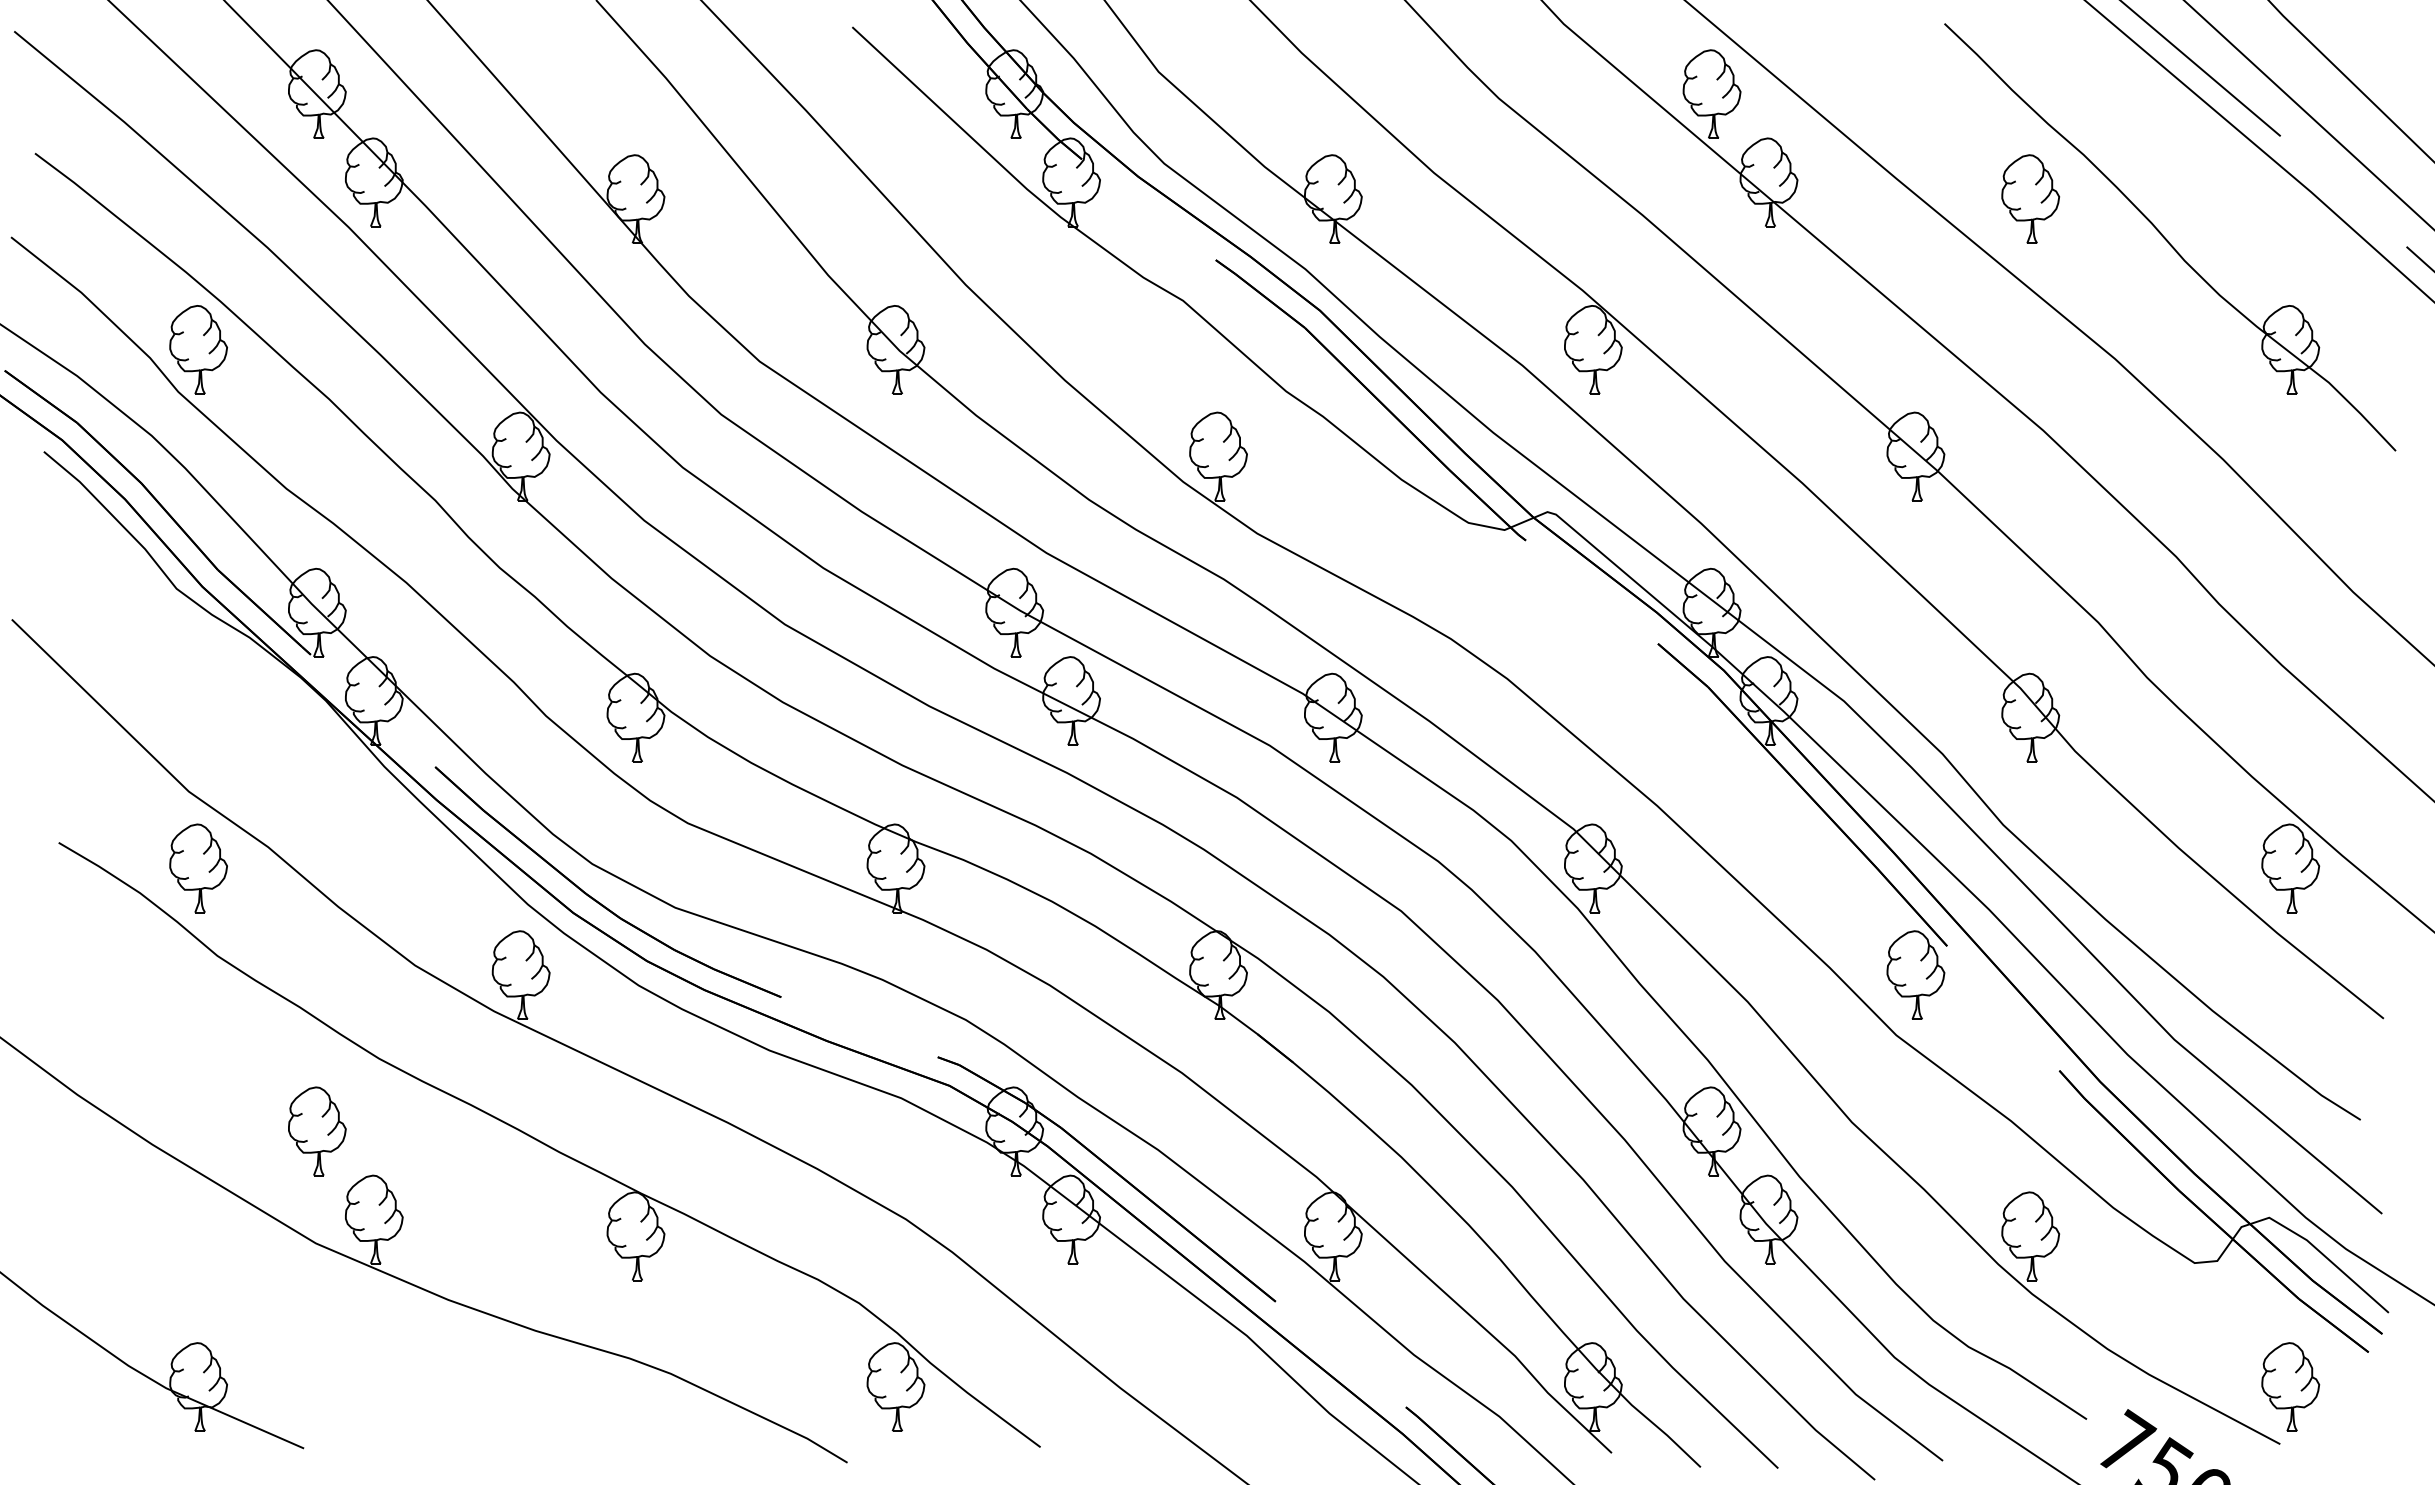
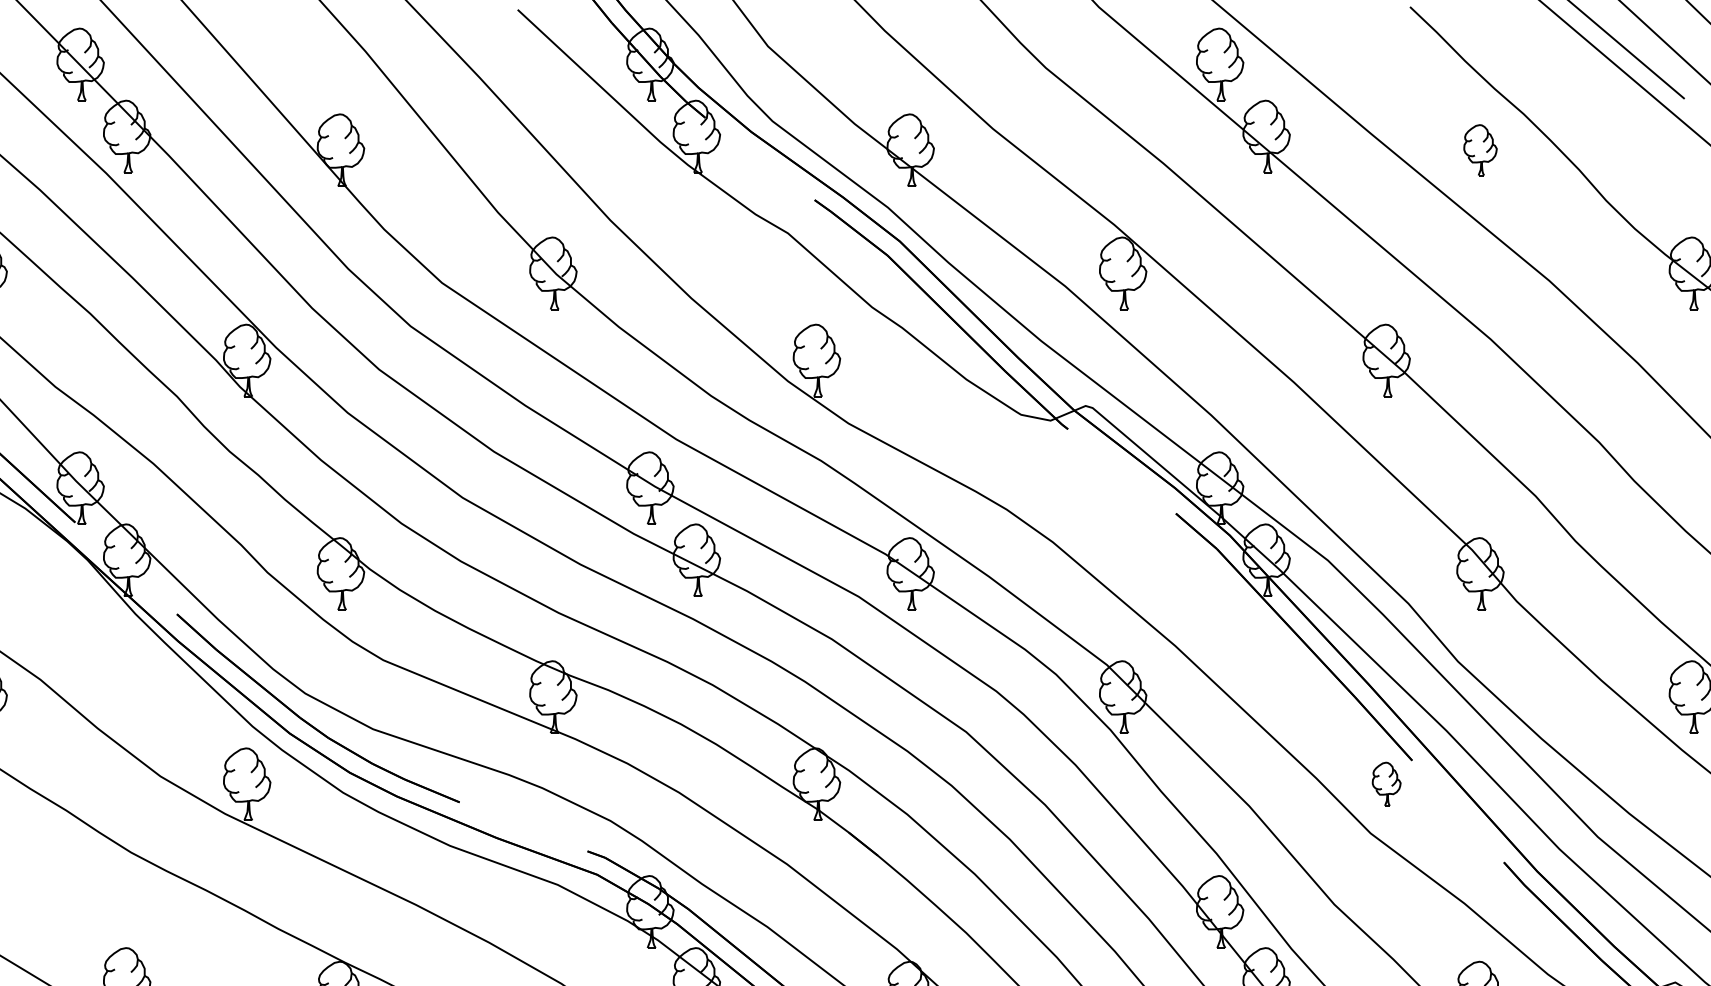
part: (2030, 198) -> (1480, 149), size x0.7
part: (1915, 974) -> (1386, 783), size x0.6
part: (317, 1131) -> (80, 912), removed

